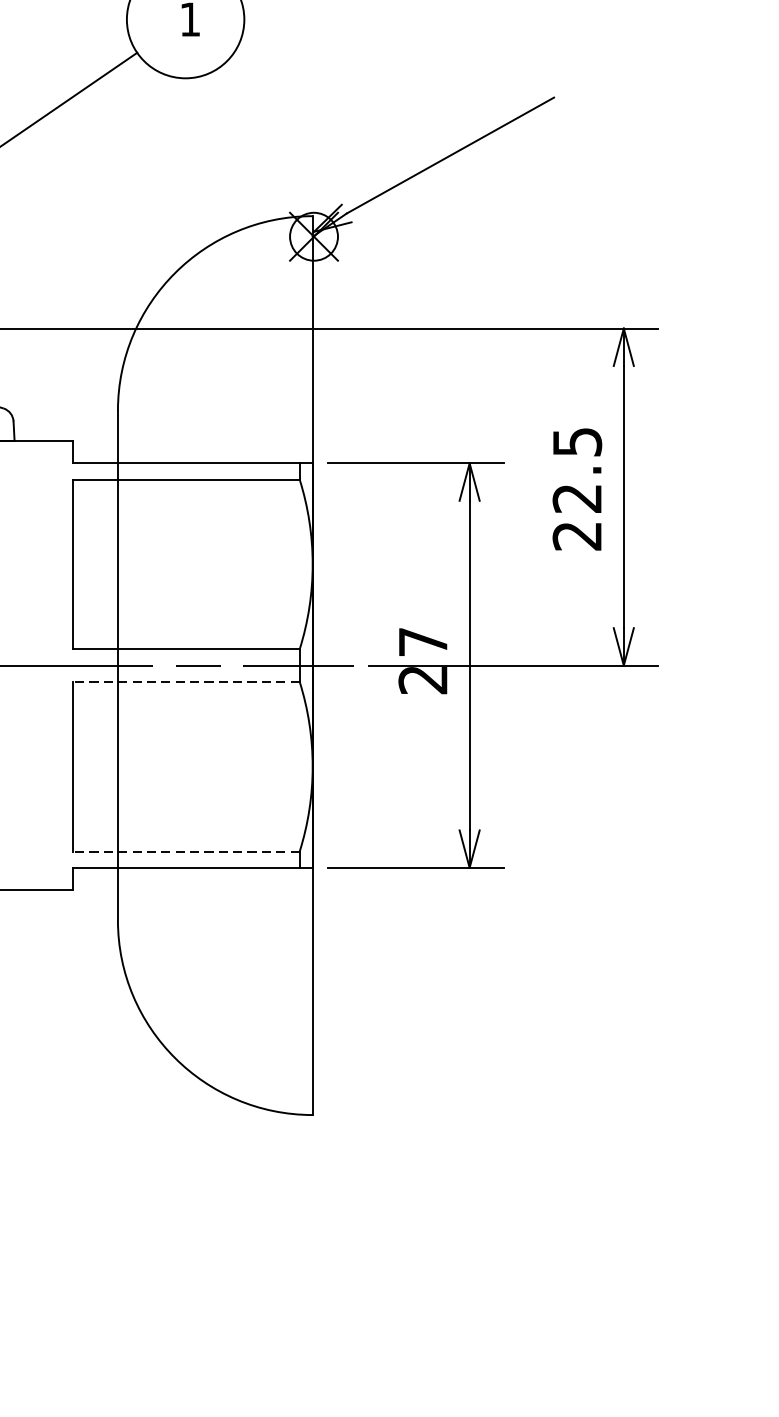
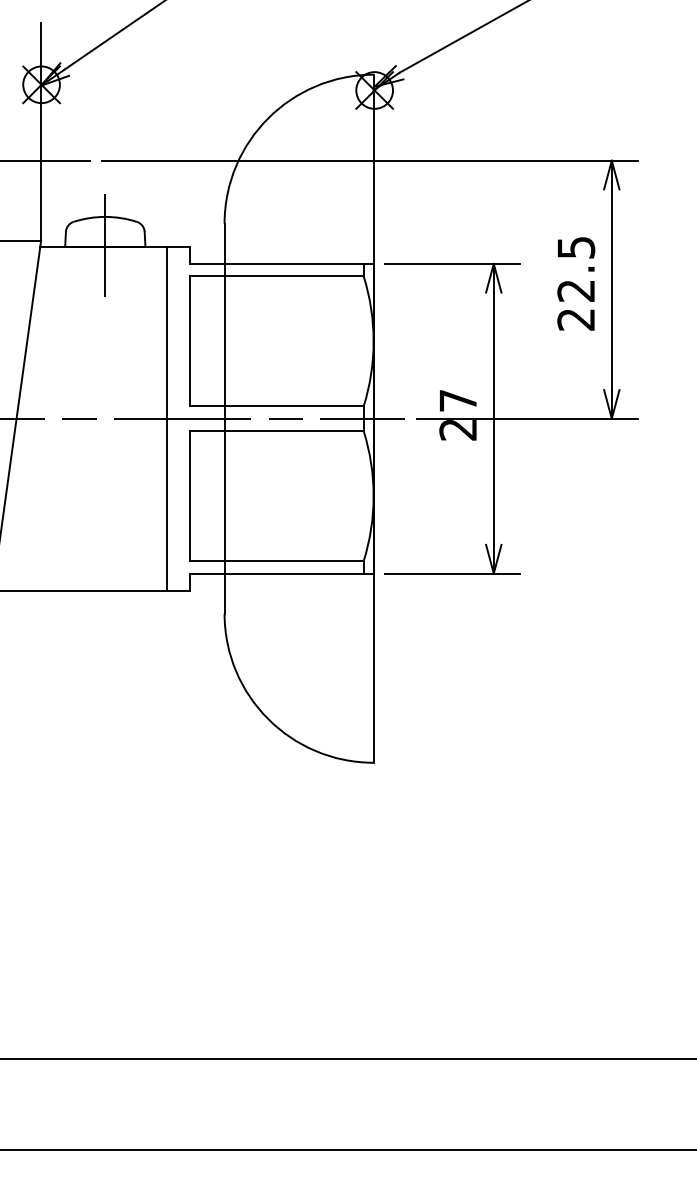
line: (43, 665) -> (167, 418), added
line: (185, 682) -> (276, 431), dashed -> solid
line: (185, 852) -> (276, 561), dashed -> solid

